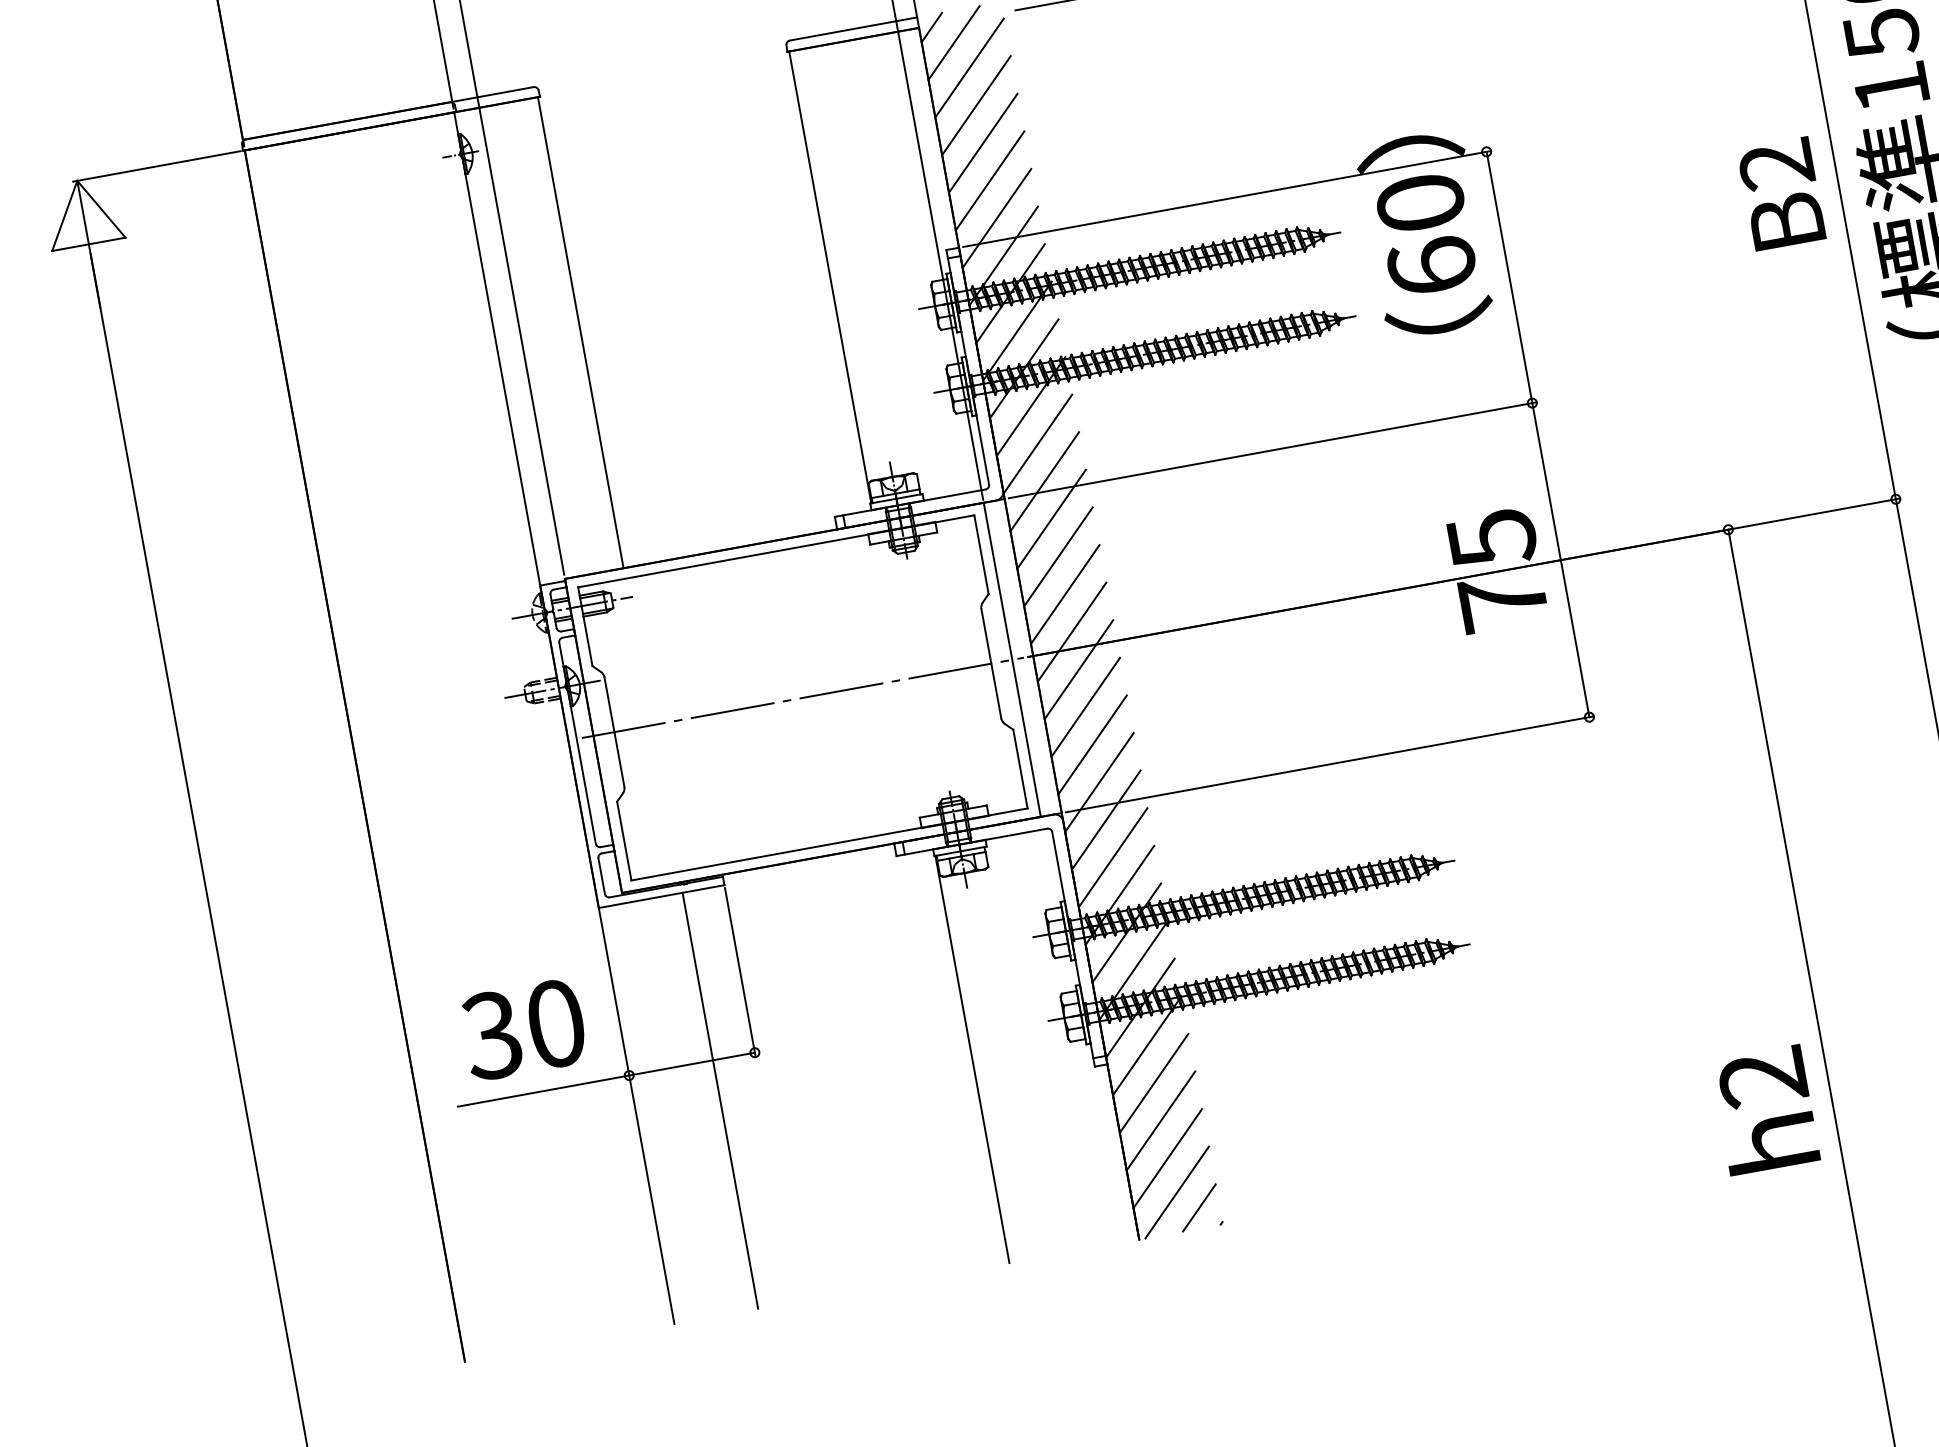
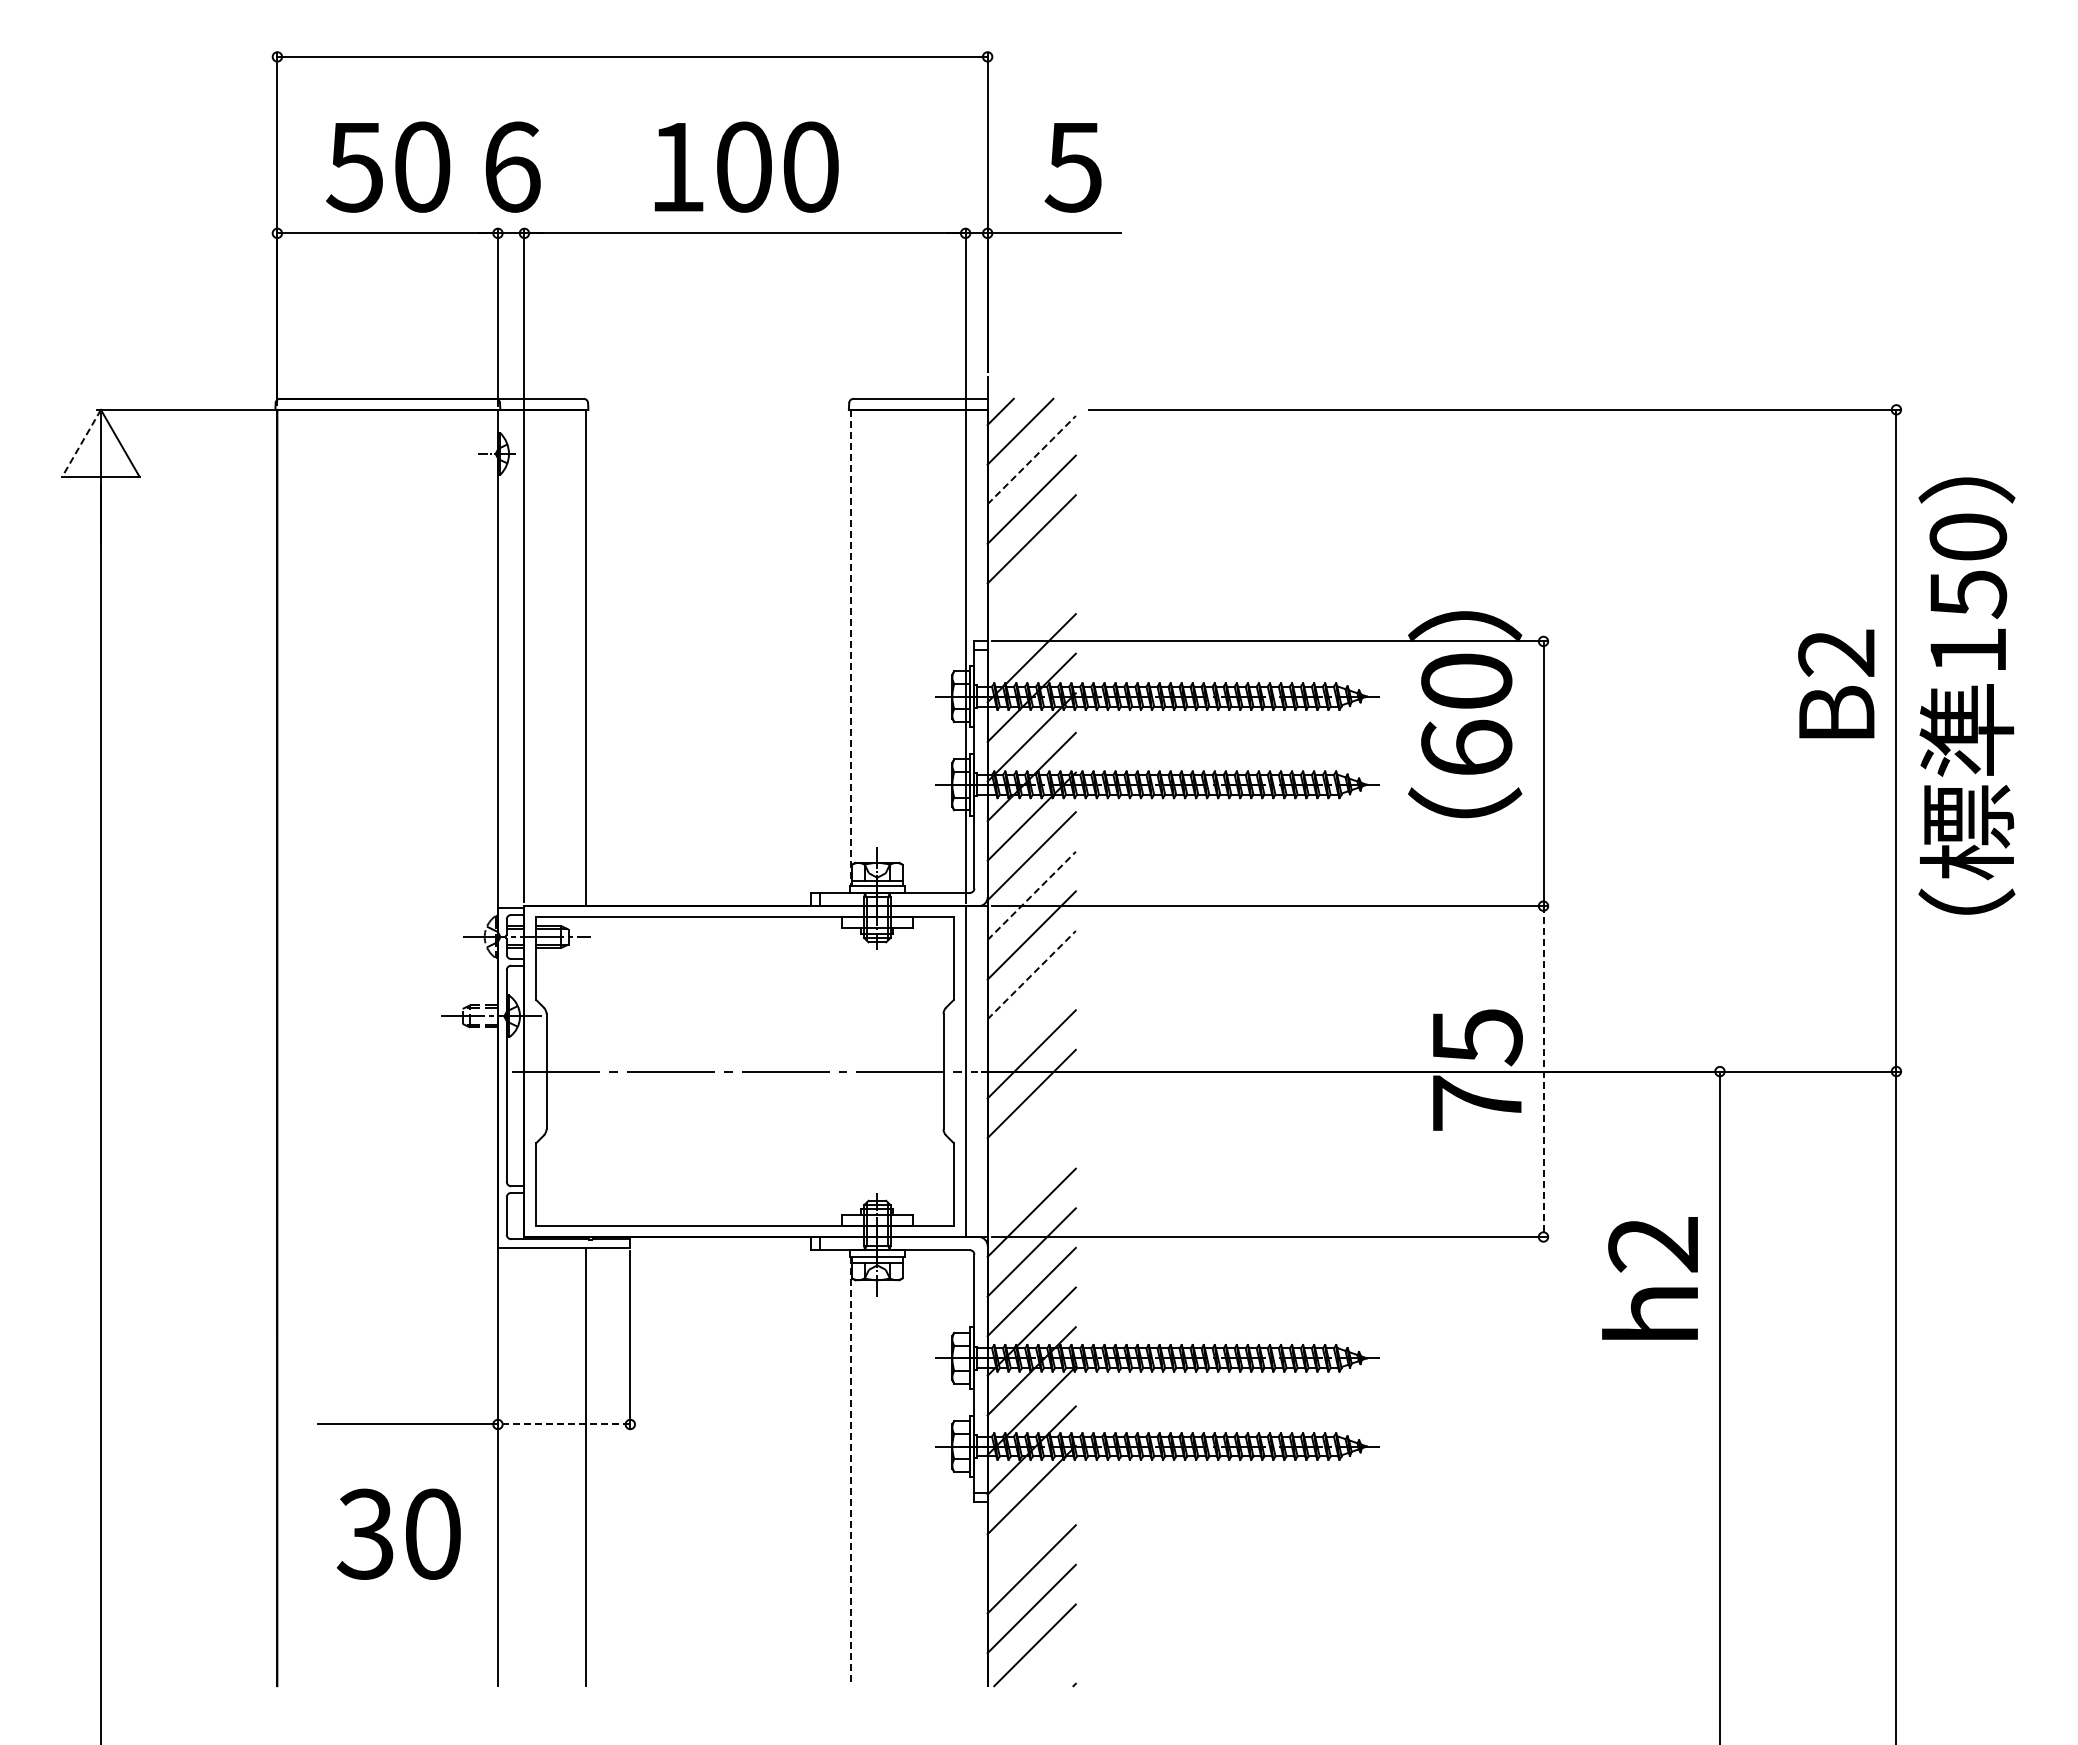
line: (970, 67) -> (1032, 459), solid -> dashed
line: (989, 180) -> (1031, 578), removed
text: (1781, 193) -> (1836, 683), moved
line: (64, 216) -> (81, 443), solid -> dashed
line: (996, 218) -> (1031, 618), removed
line: (830, 278) -> (850, 648), solid -> dashed
line: (1045, 481) -> (1032, 895), solid -> dashed
line: (1059, 556) -> (1032, 974), solid -> dashed
line: (1561, 561) -> (1543, 1072), solid -> dashed
line: (1064, 594) -> (1031, 1014), removed
line: (1085, 707) -> (1031, 1133), removed
line: (1092, 745) -> (1031, 1173), removed
text: (523, 1029) -> (398, 1533), moved
line: (972, 1060) -> (850, 1472), solid -> dashed
line: (691, 1064) -> (563, 1424), solid -> dashed
line: (1153, 1083) -> (1031, 1529), removed
text: (1764, 1110) -> (1649, 1278), moved
line: (1199, 1208) -> (1054, 1665), removed

